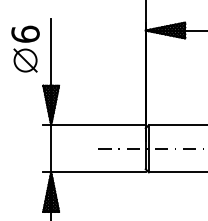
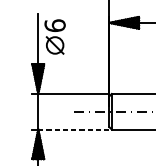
part: (25, 48) -> (55, 36), moved
line: (97, 172) -> (73, 129), solid -> dashed

